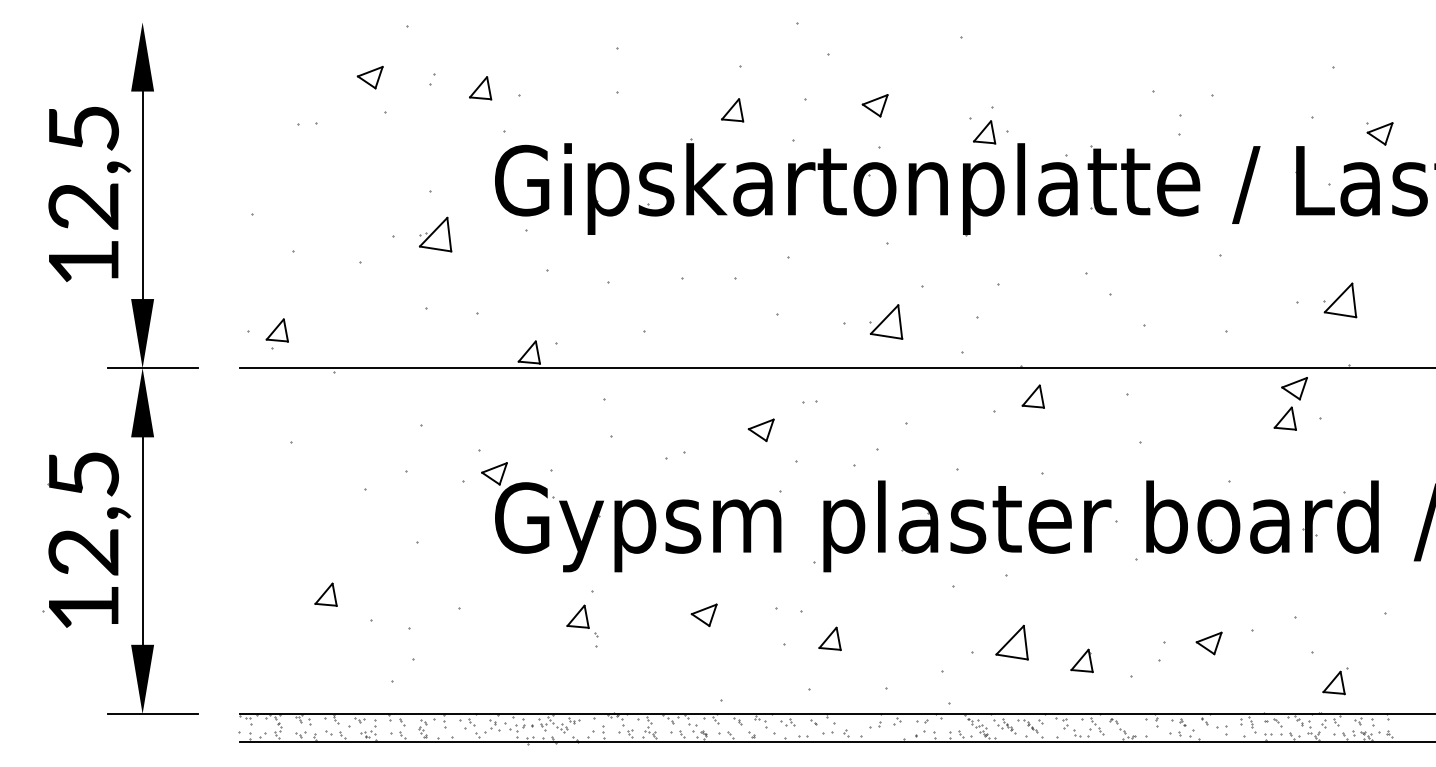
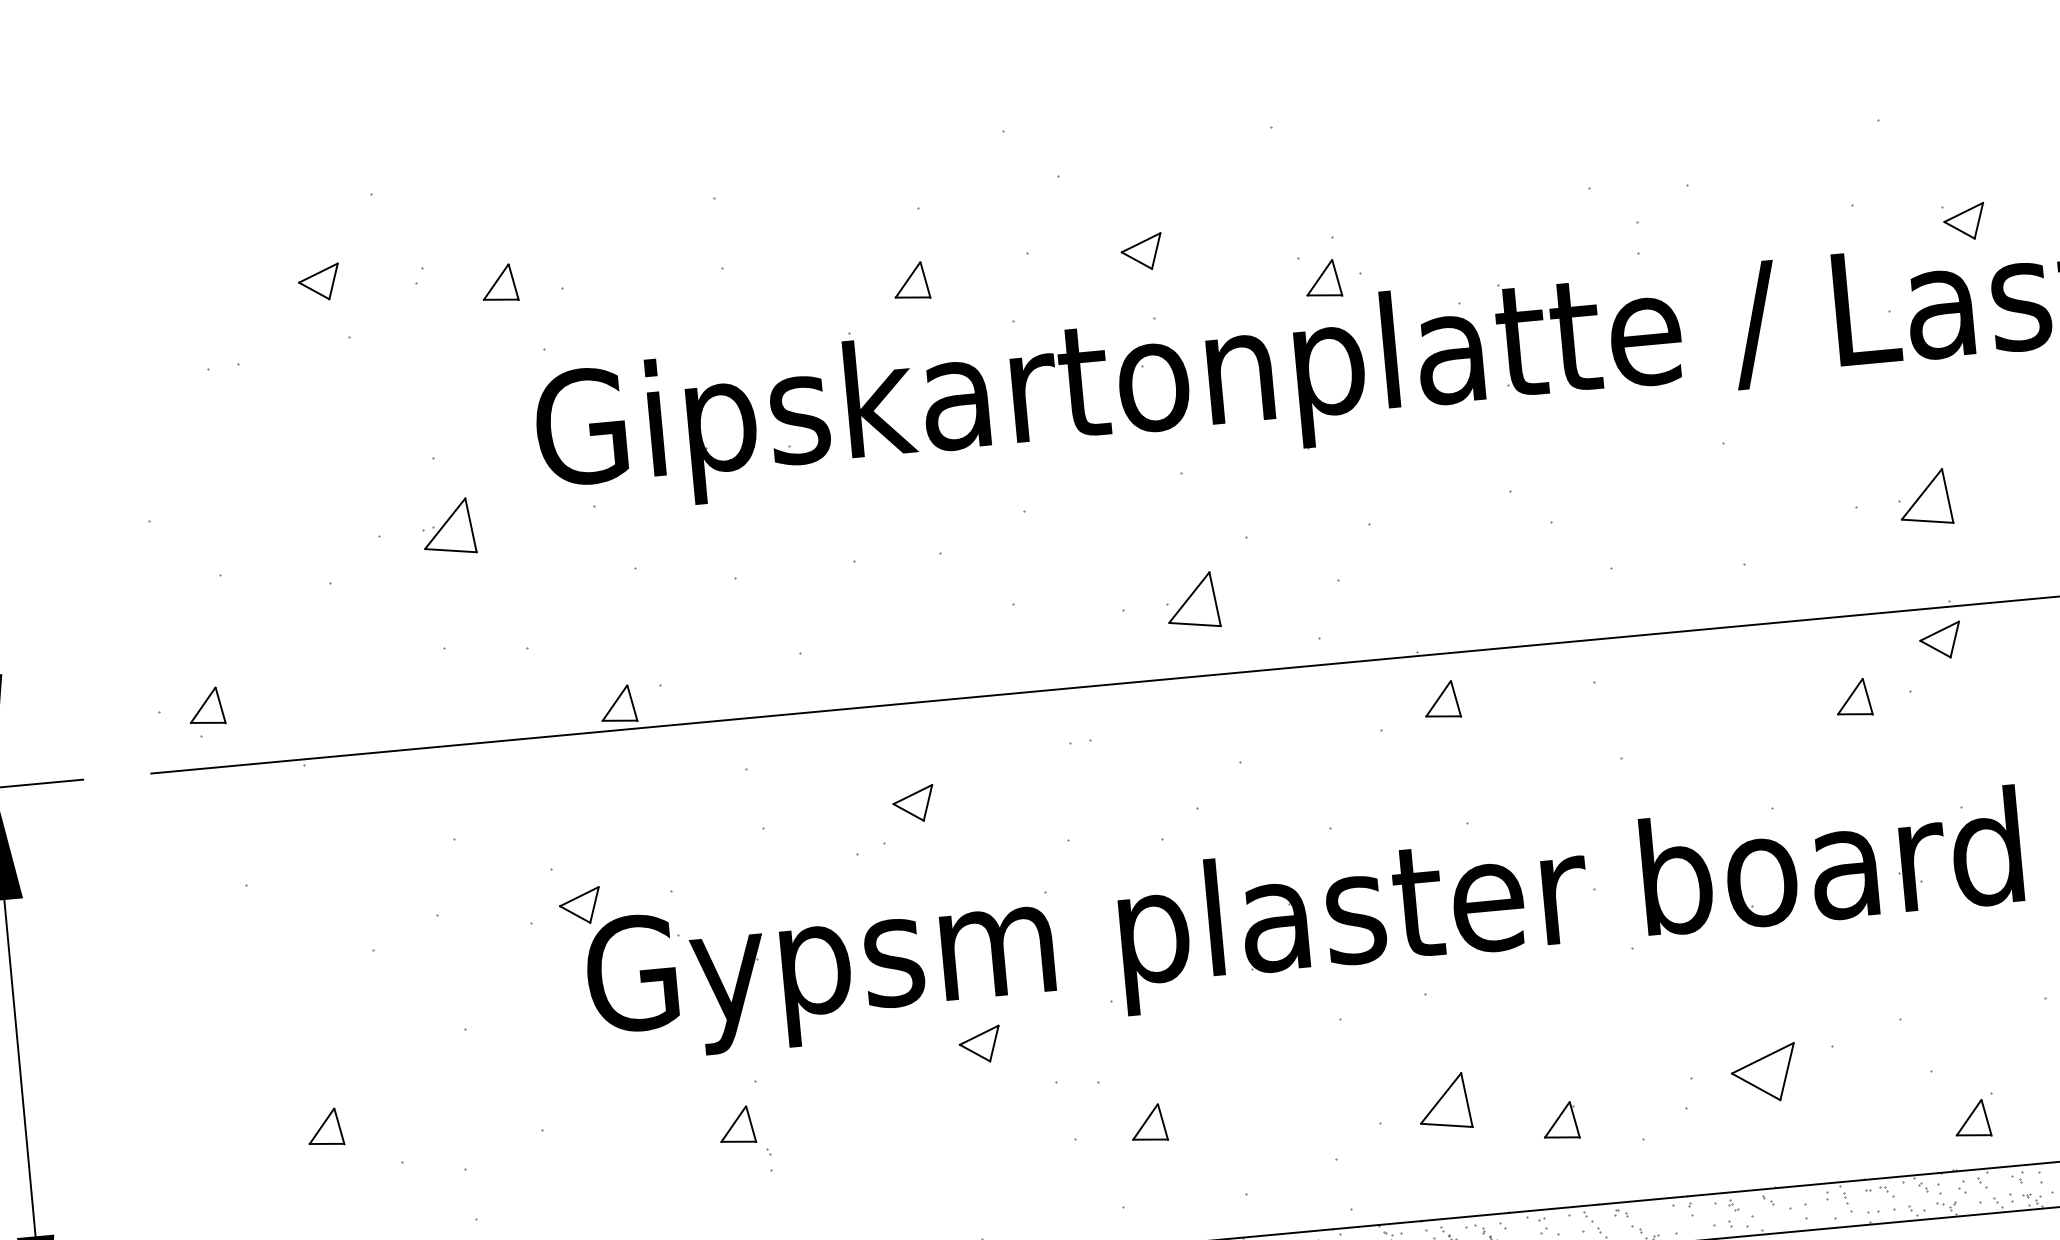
part: (1294, 388) -> (1940, 640), moved
part: (760, 430) -> (912, 804), moved
part: (703, 615) -> (978, 1045), moved
part: (1208, 643) -> (1763, 1073), size x1.6

